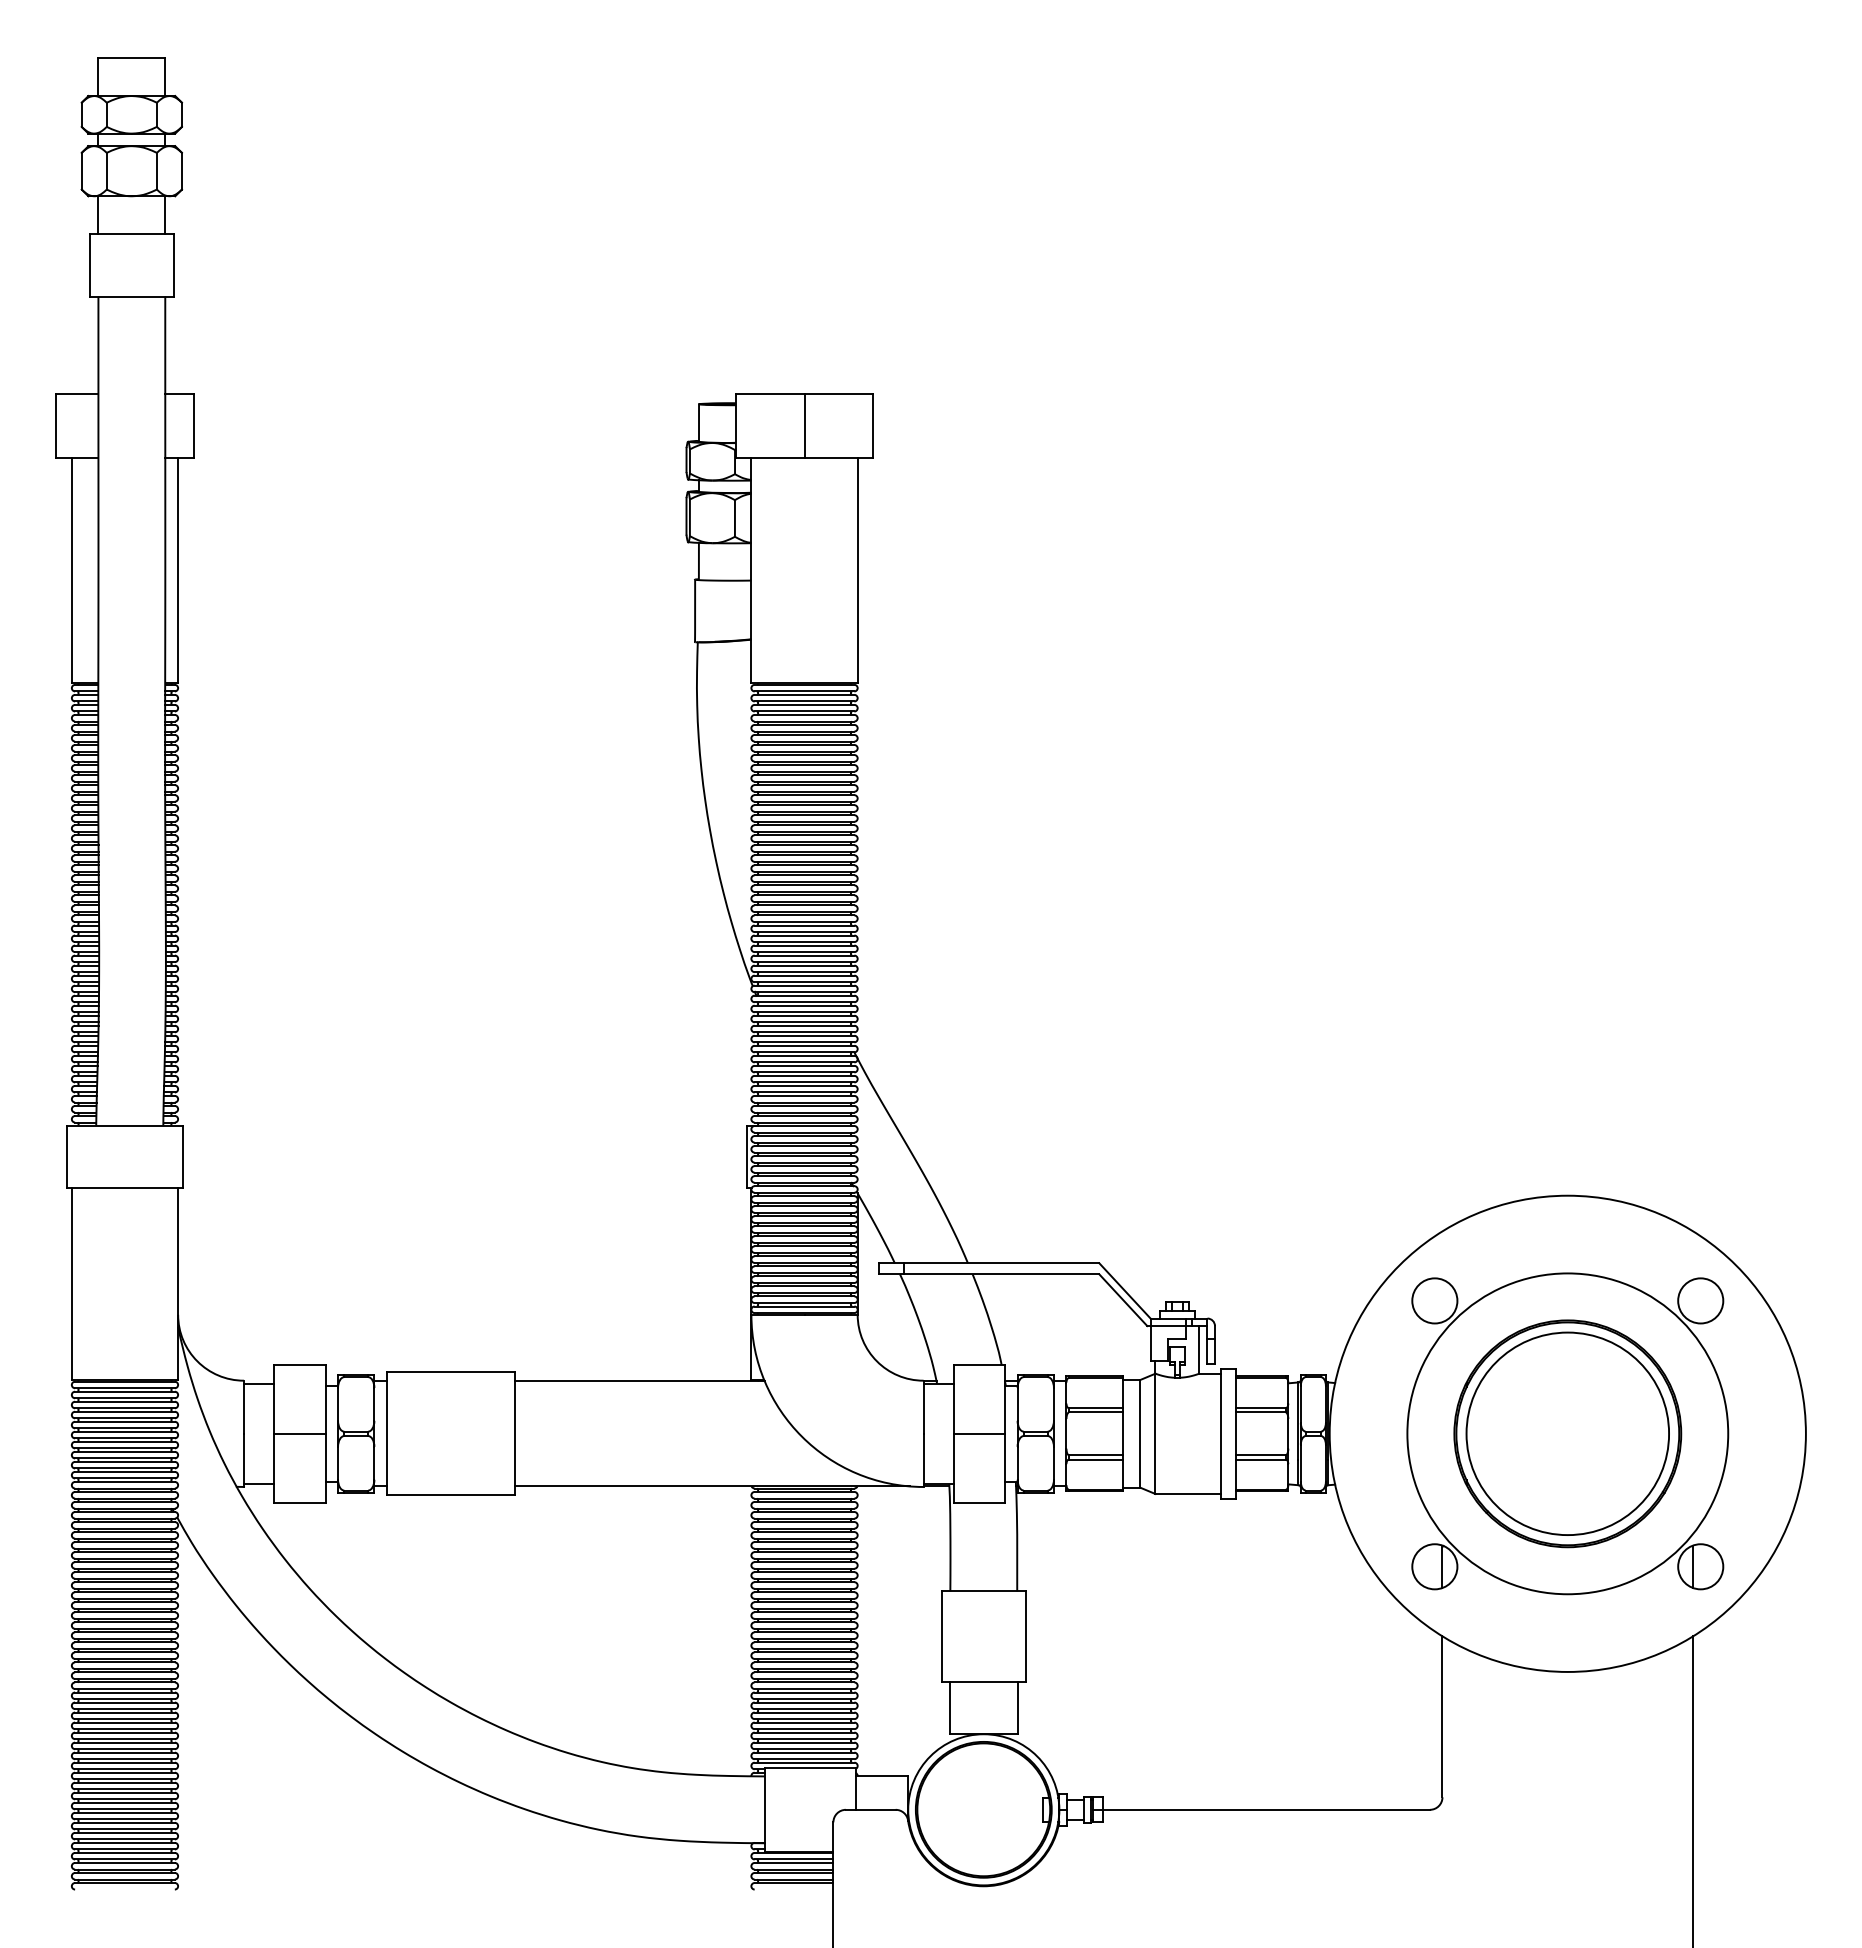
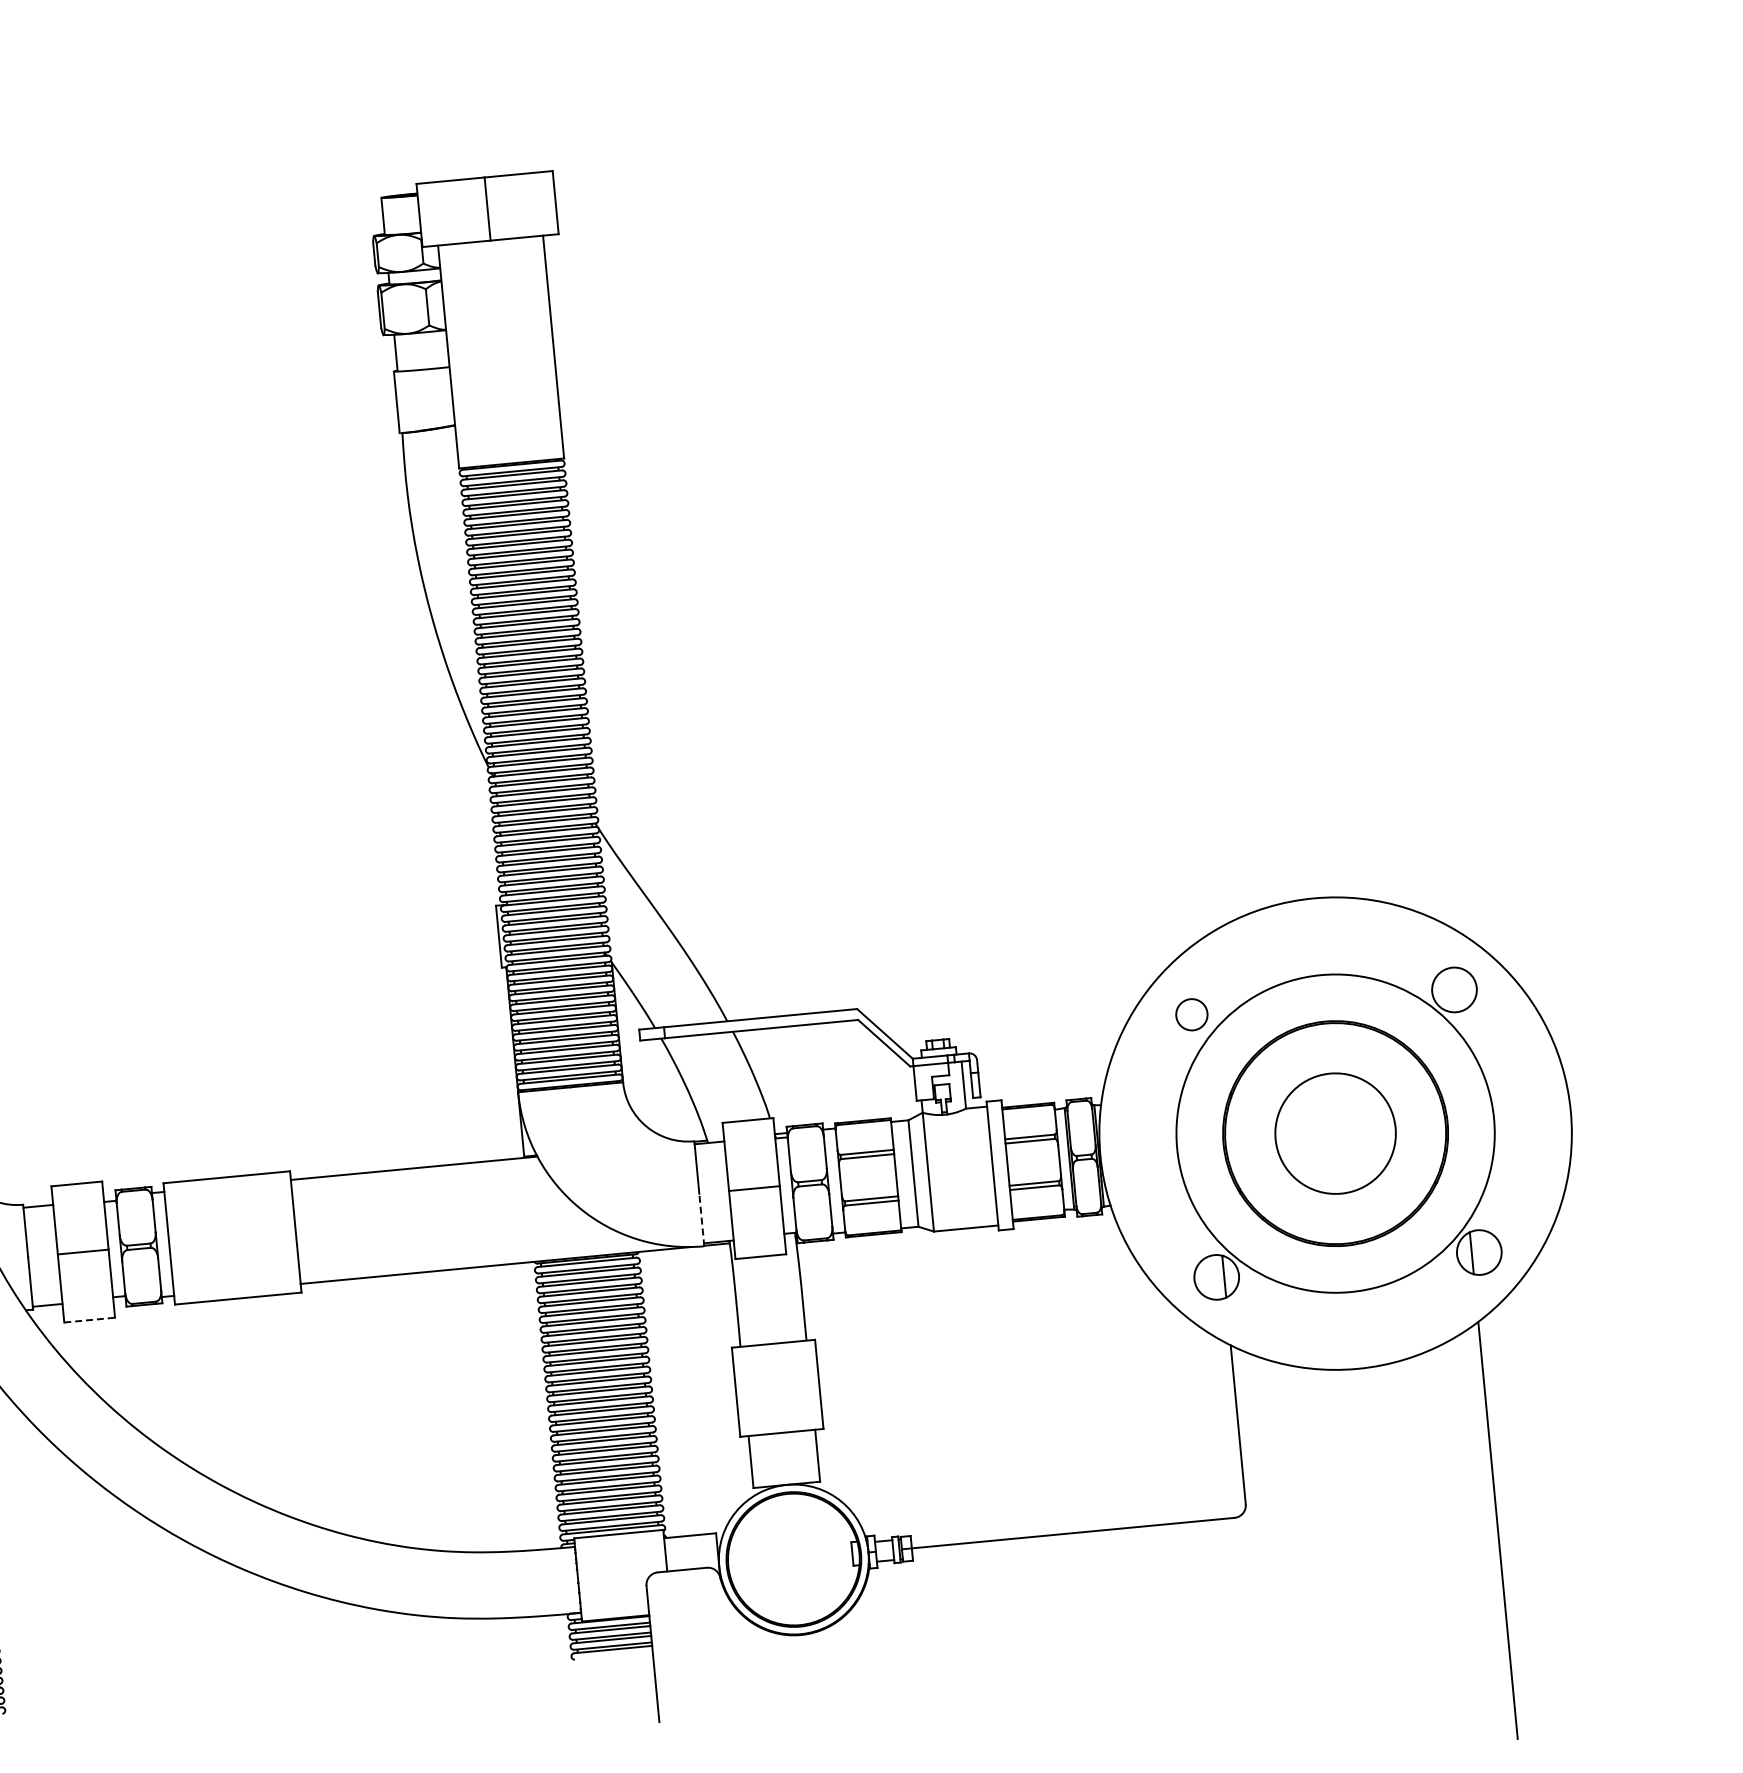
circle: (1434, 1300) -> (1191, 1014), size x0.7
circle: (1567, 1433) -> (1335, 1133), size x0.6
line: (923, 1460) -> (701, 1220), solid -> dashed
line: (299, 1502) -> (89, 1319), solid -> dashed

